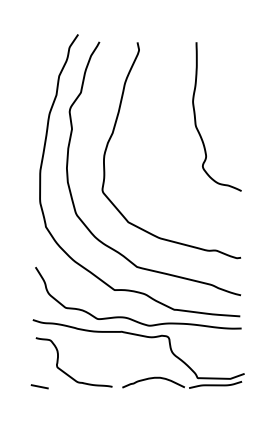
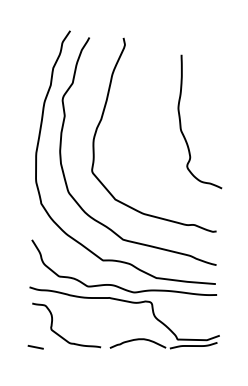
curve: (196, 117) -> (181, 122), moved

